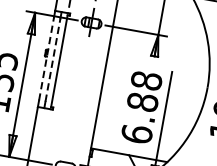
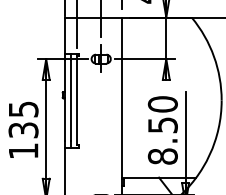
line: (46, 58) -> (64, 100), dashed -> solid
line: (53, 59) -> (71, 100), dashed -> solid
text: (141, 107) -> (162, 130), 6.88 -> 8.50

